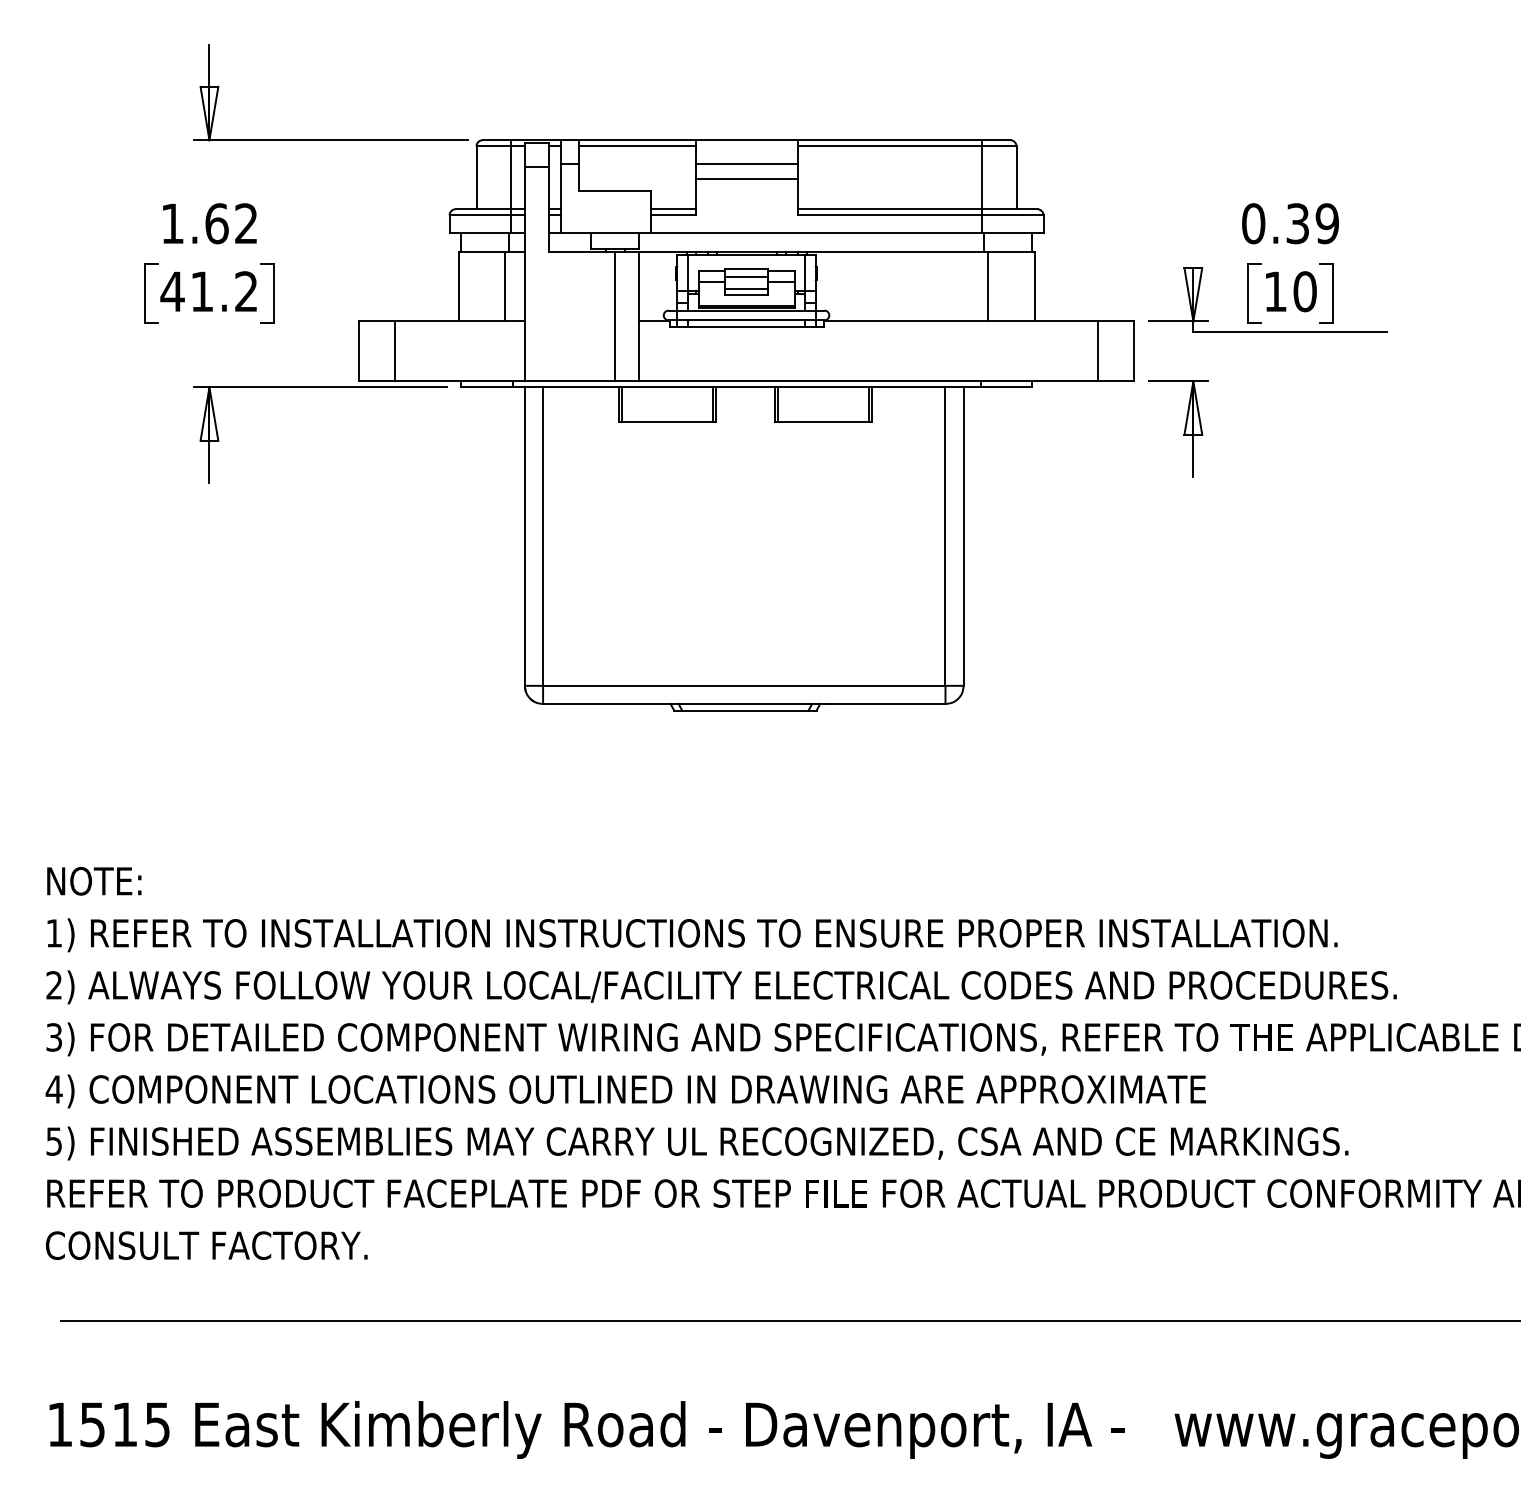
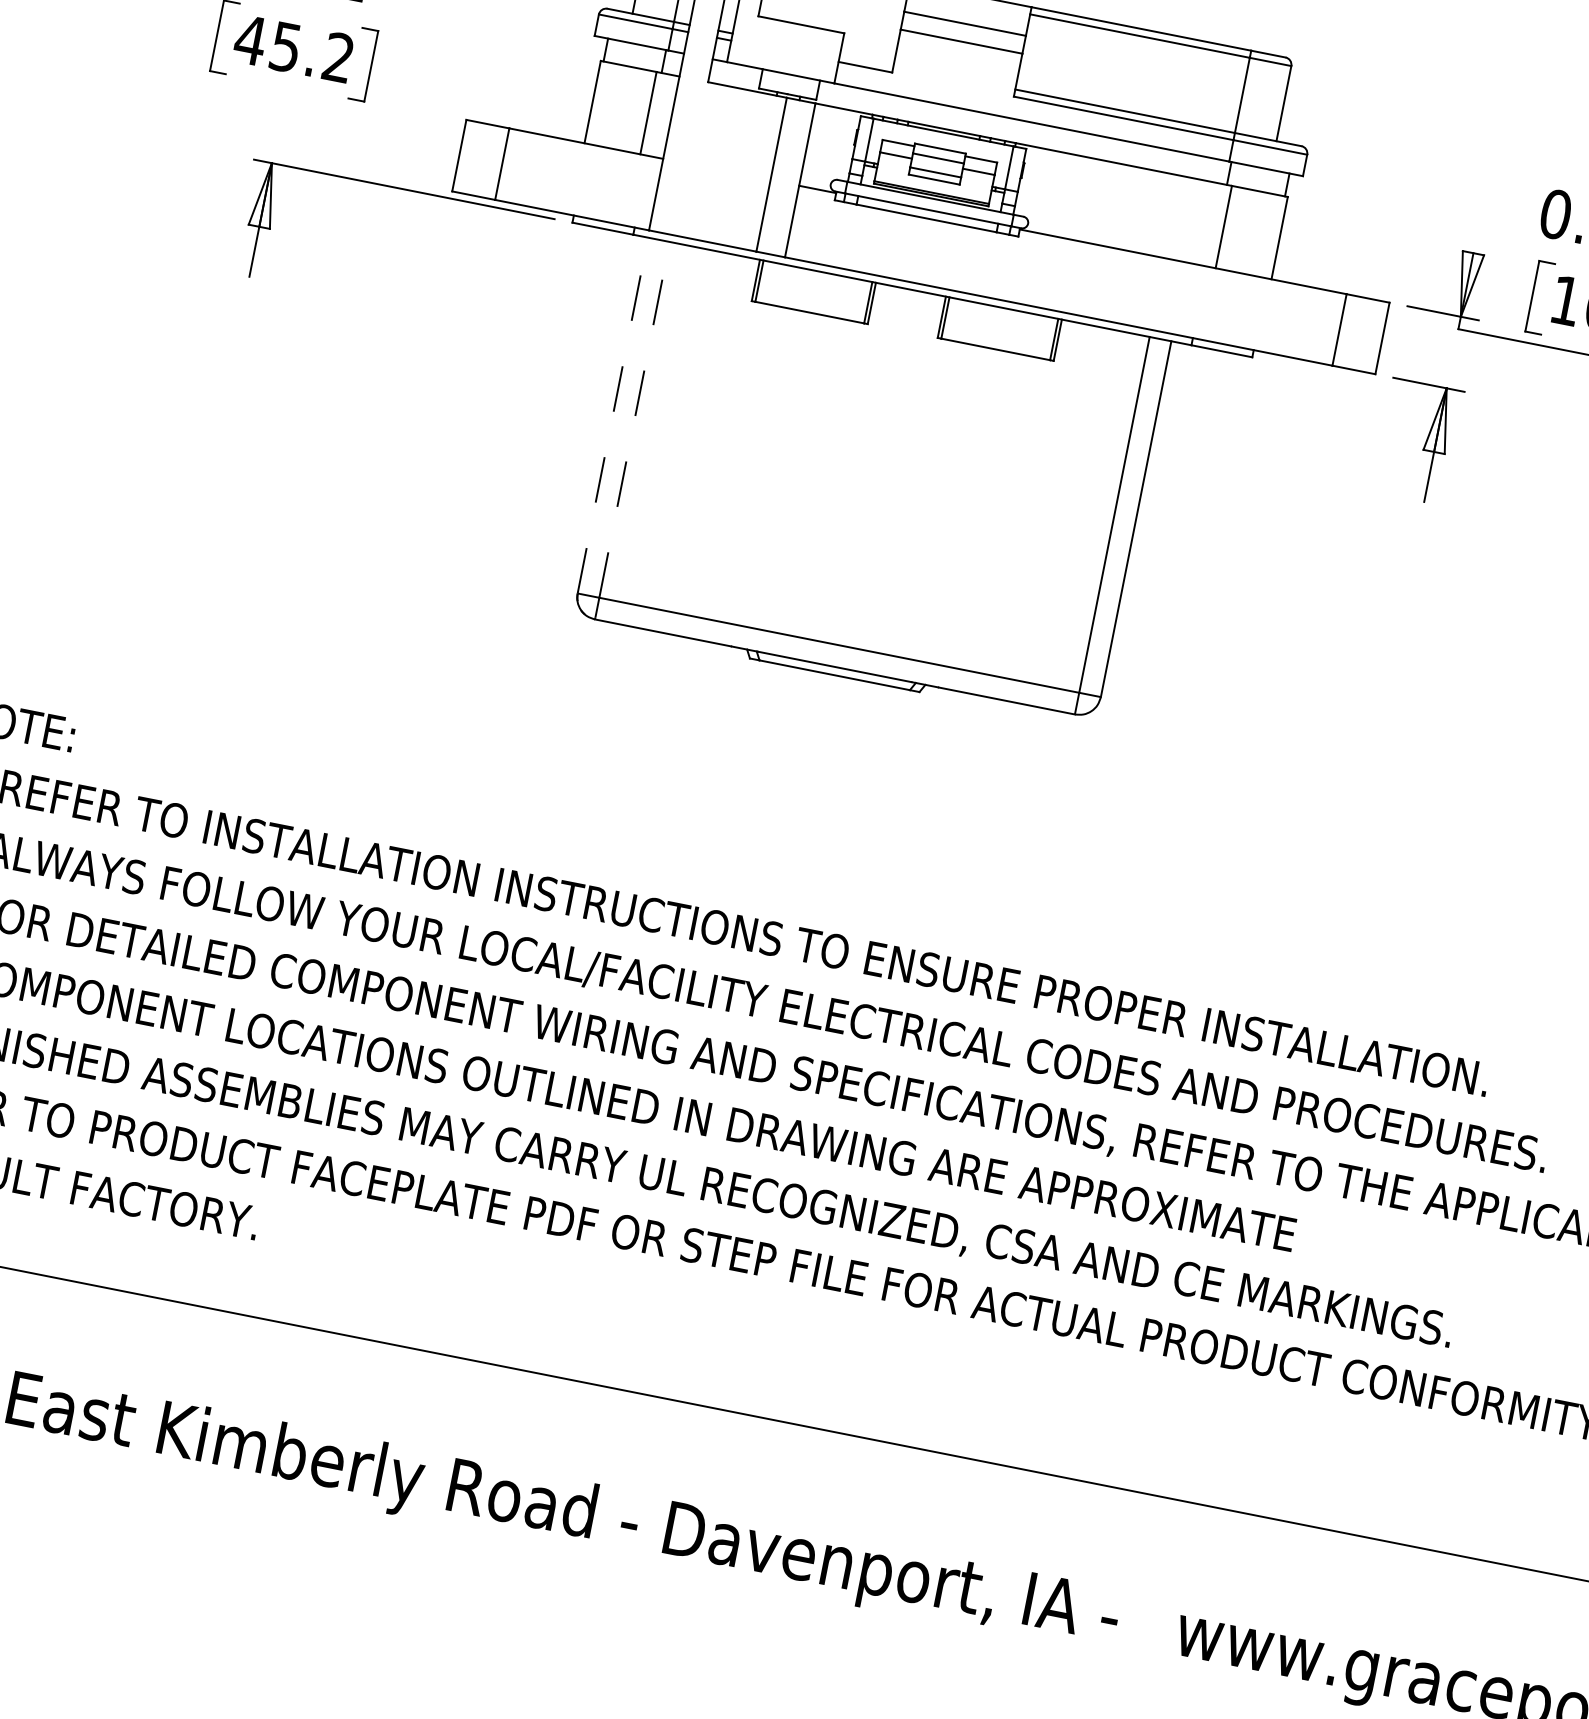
line: (672, 209) -> (866, 60), removed
text: (201, 291) -> (285, 46), 41.2 -> 45.2
line: (524, 536) -> (612, 415), solid -> dashed
line: (543, 536) -> (635, 419), solid -> dashed

